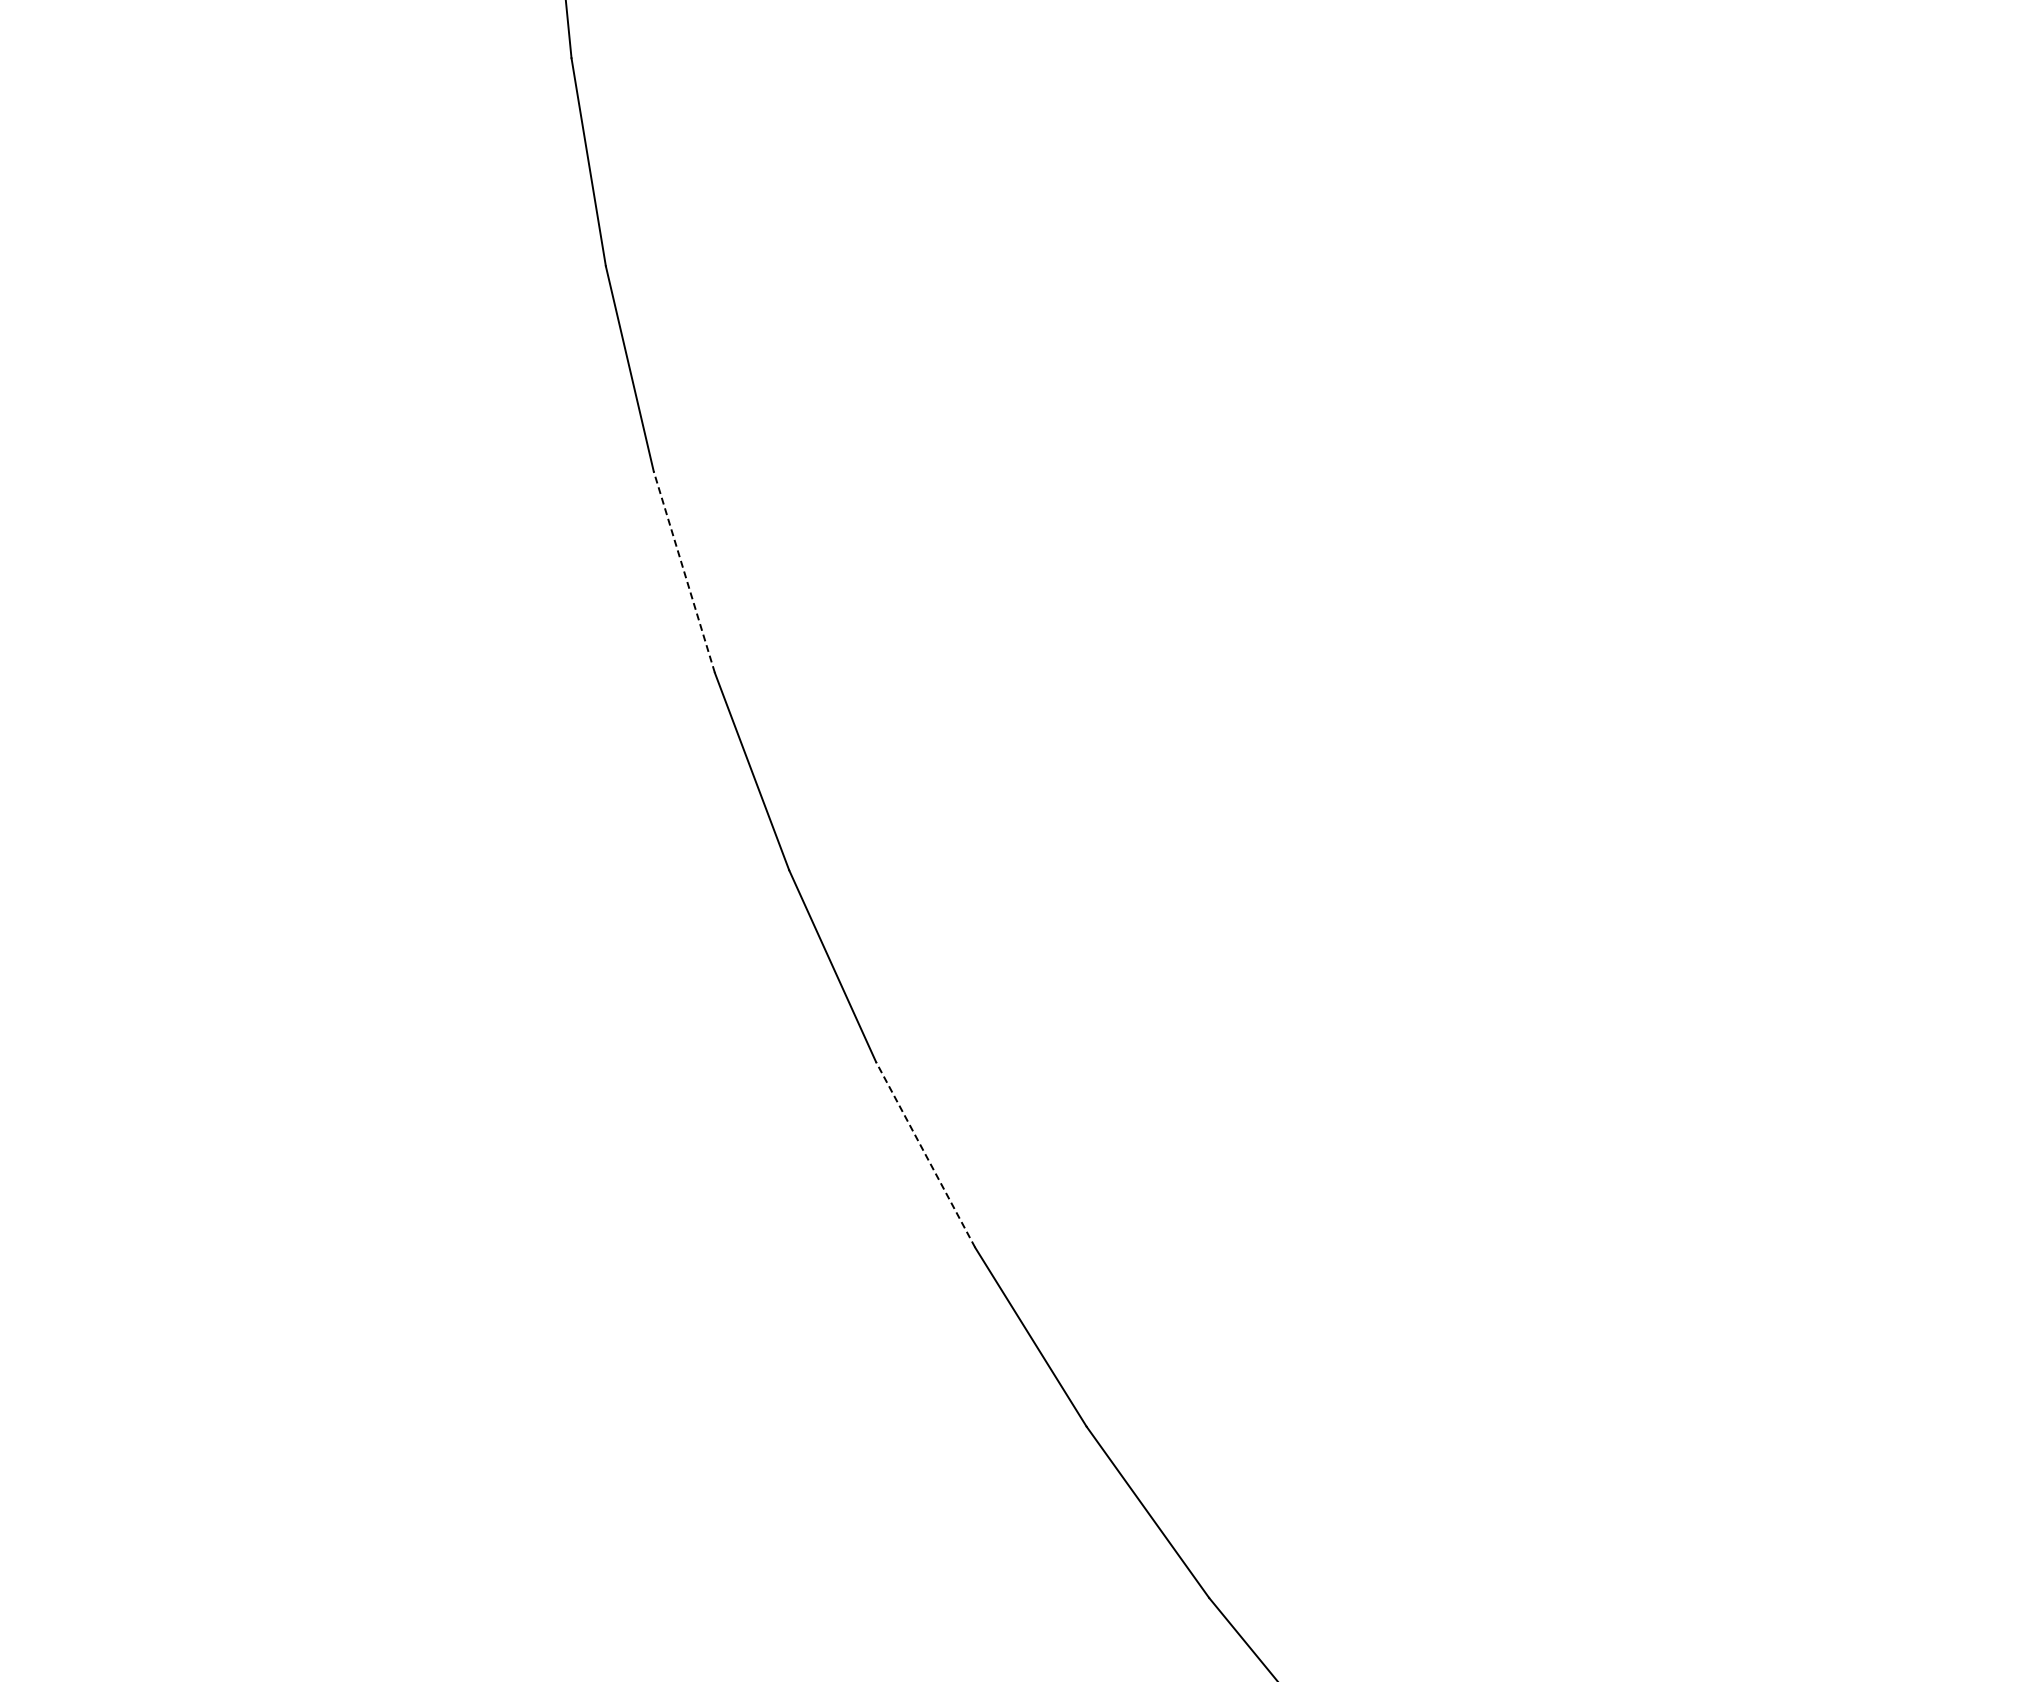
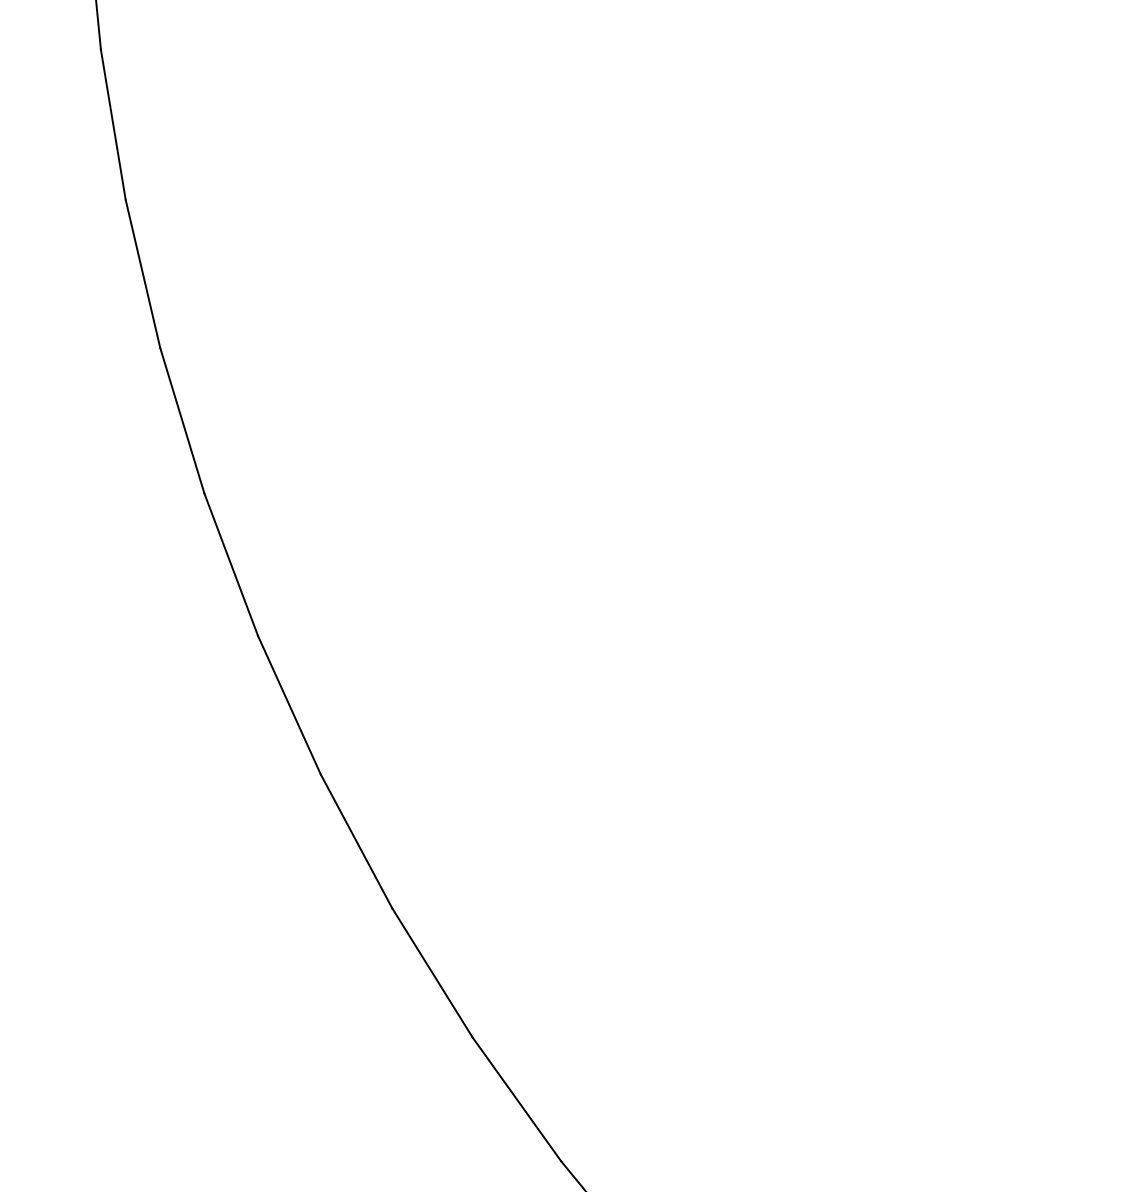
line: (684, 571) -> (182, 420), dashed -> solid
line: (925, 1154) -> (356, 841), dashed -> solid

